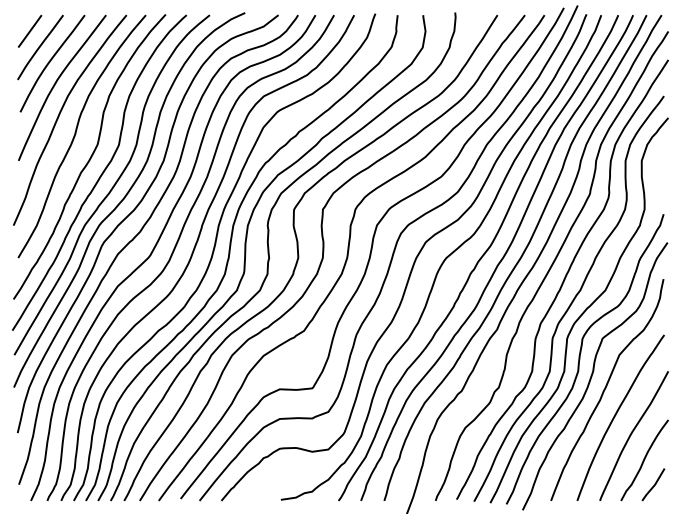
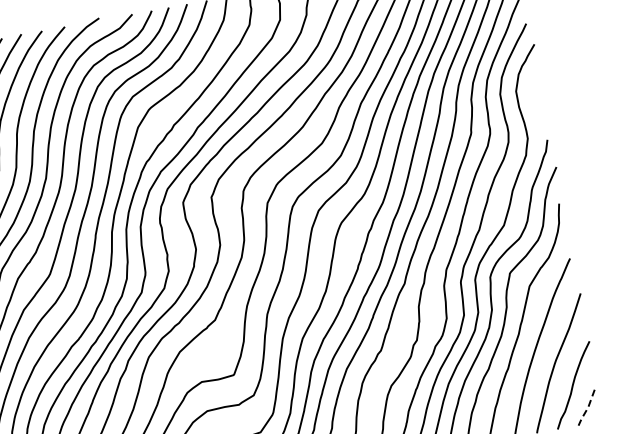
line: (653, 486) -> (587, 409), solid -> dashed

